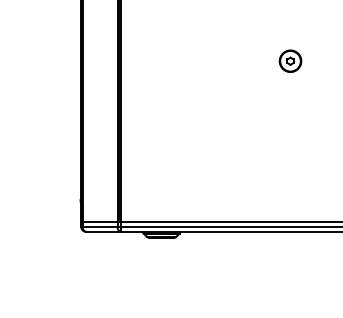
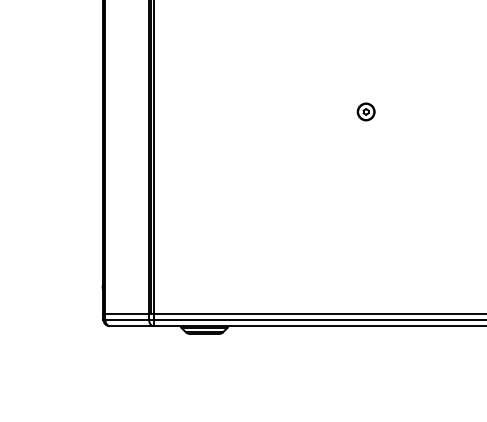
part: (289, 60) -> (365, 111), size x0.62

